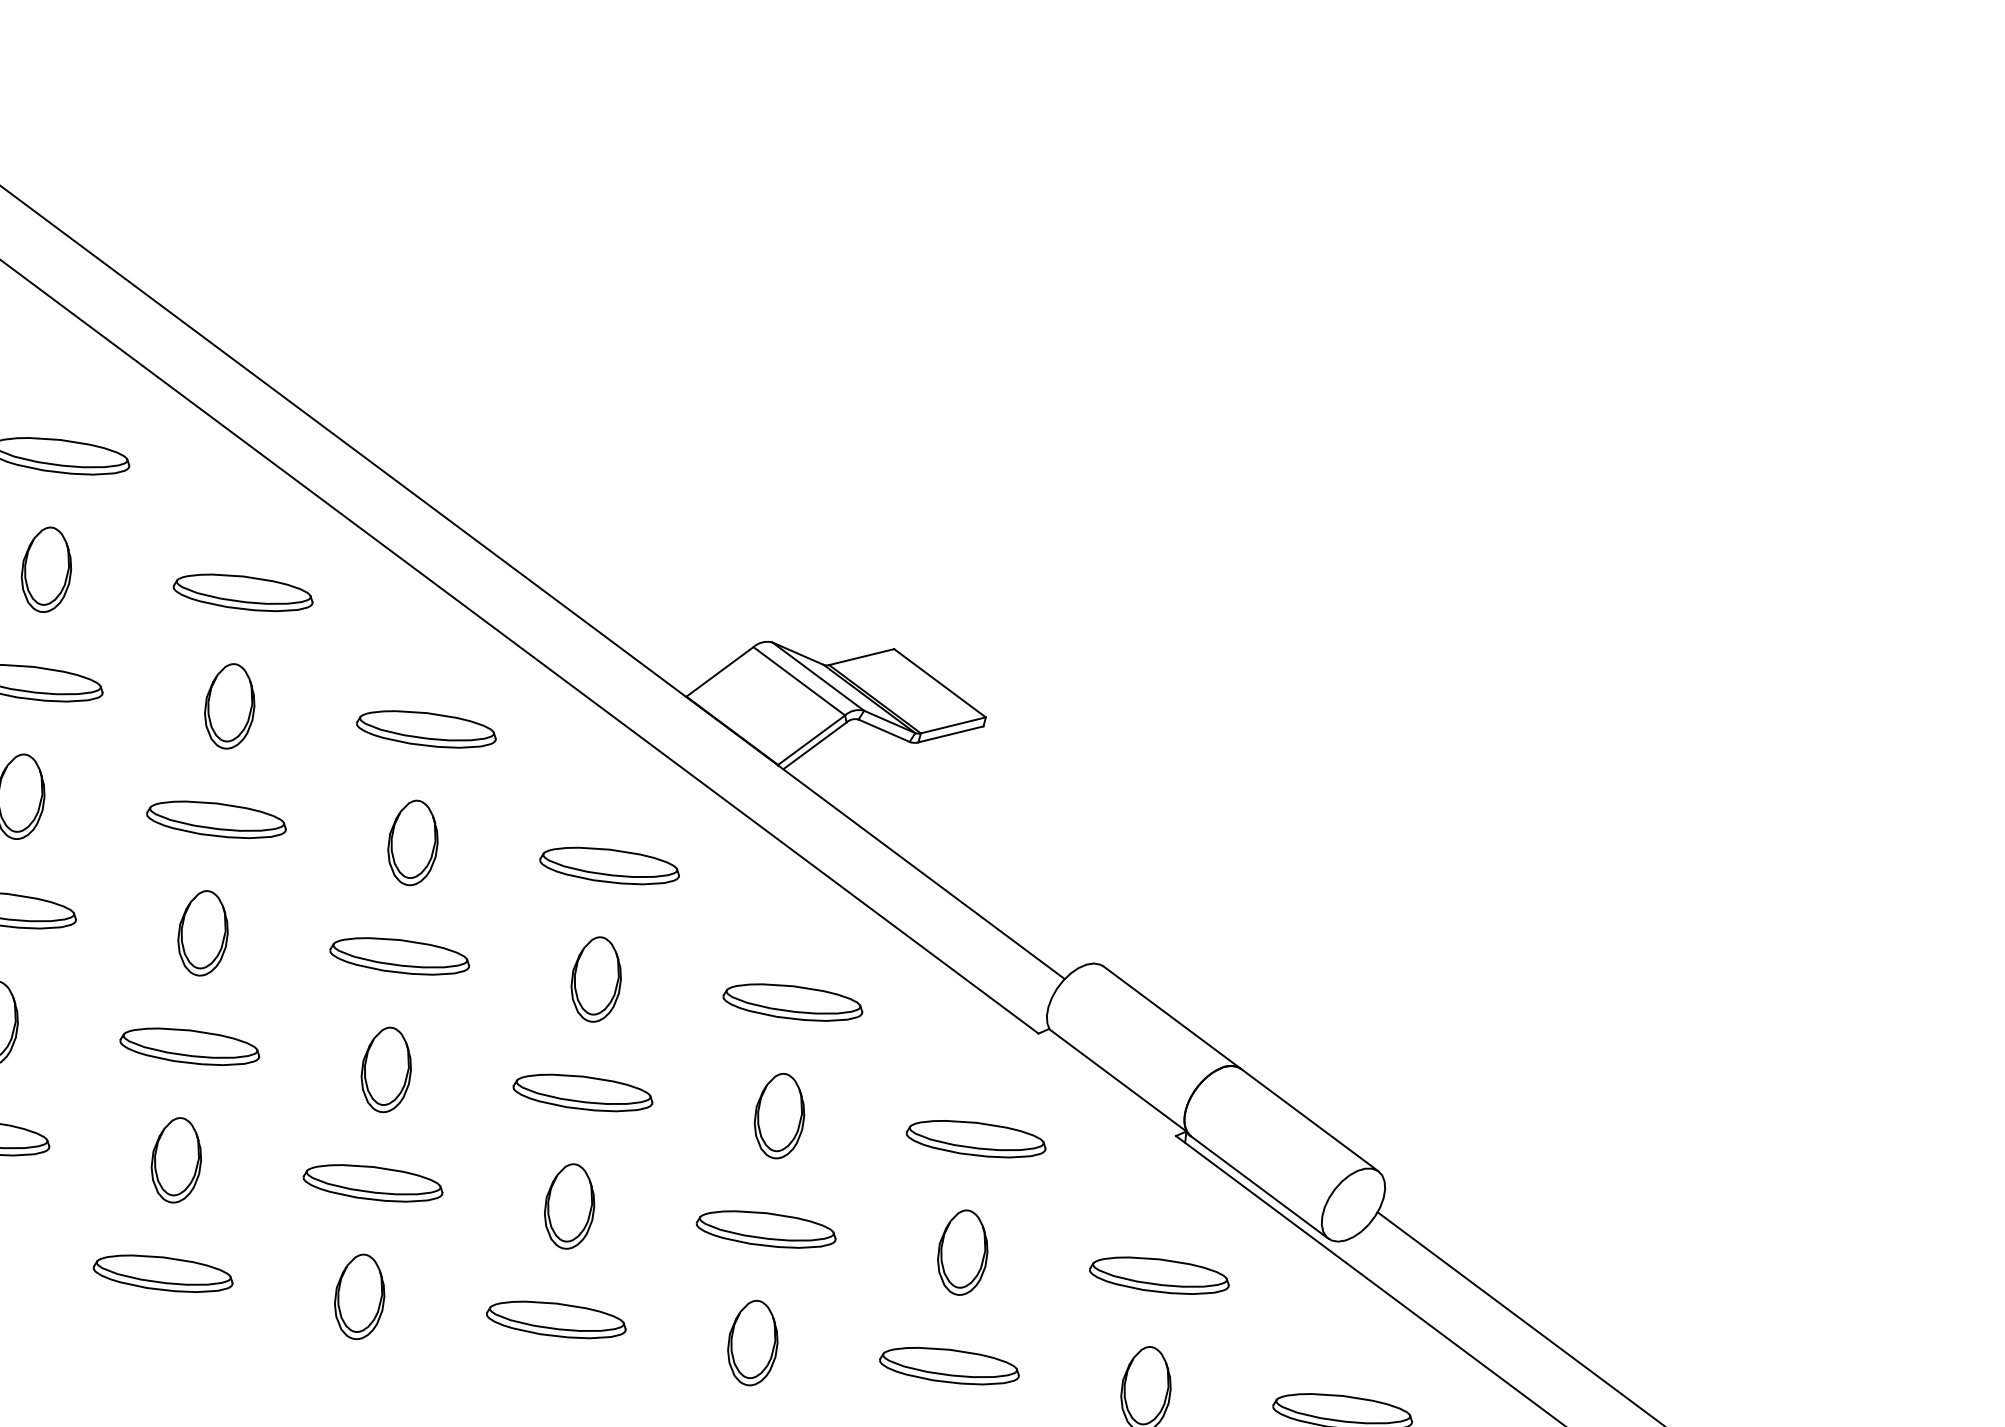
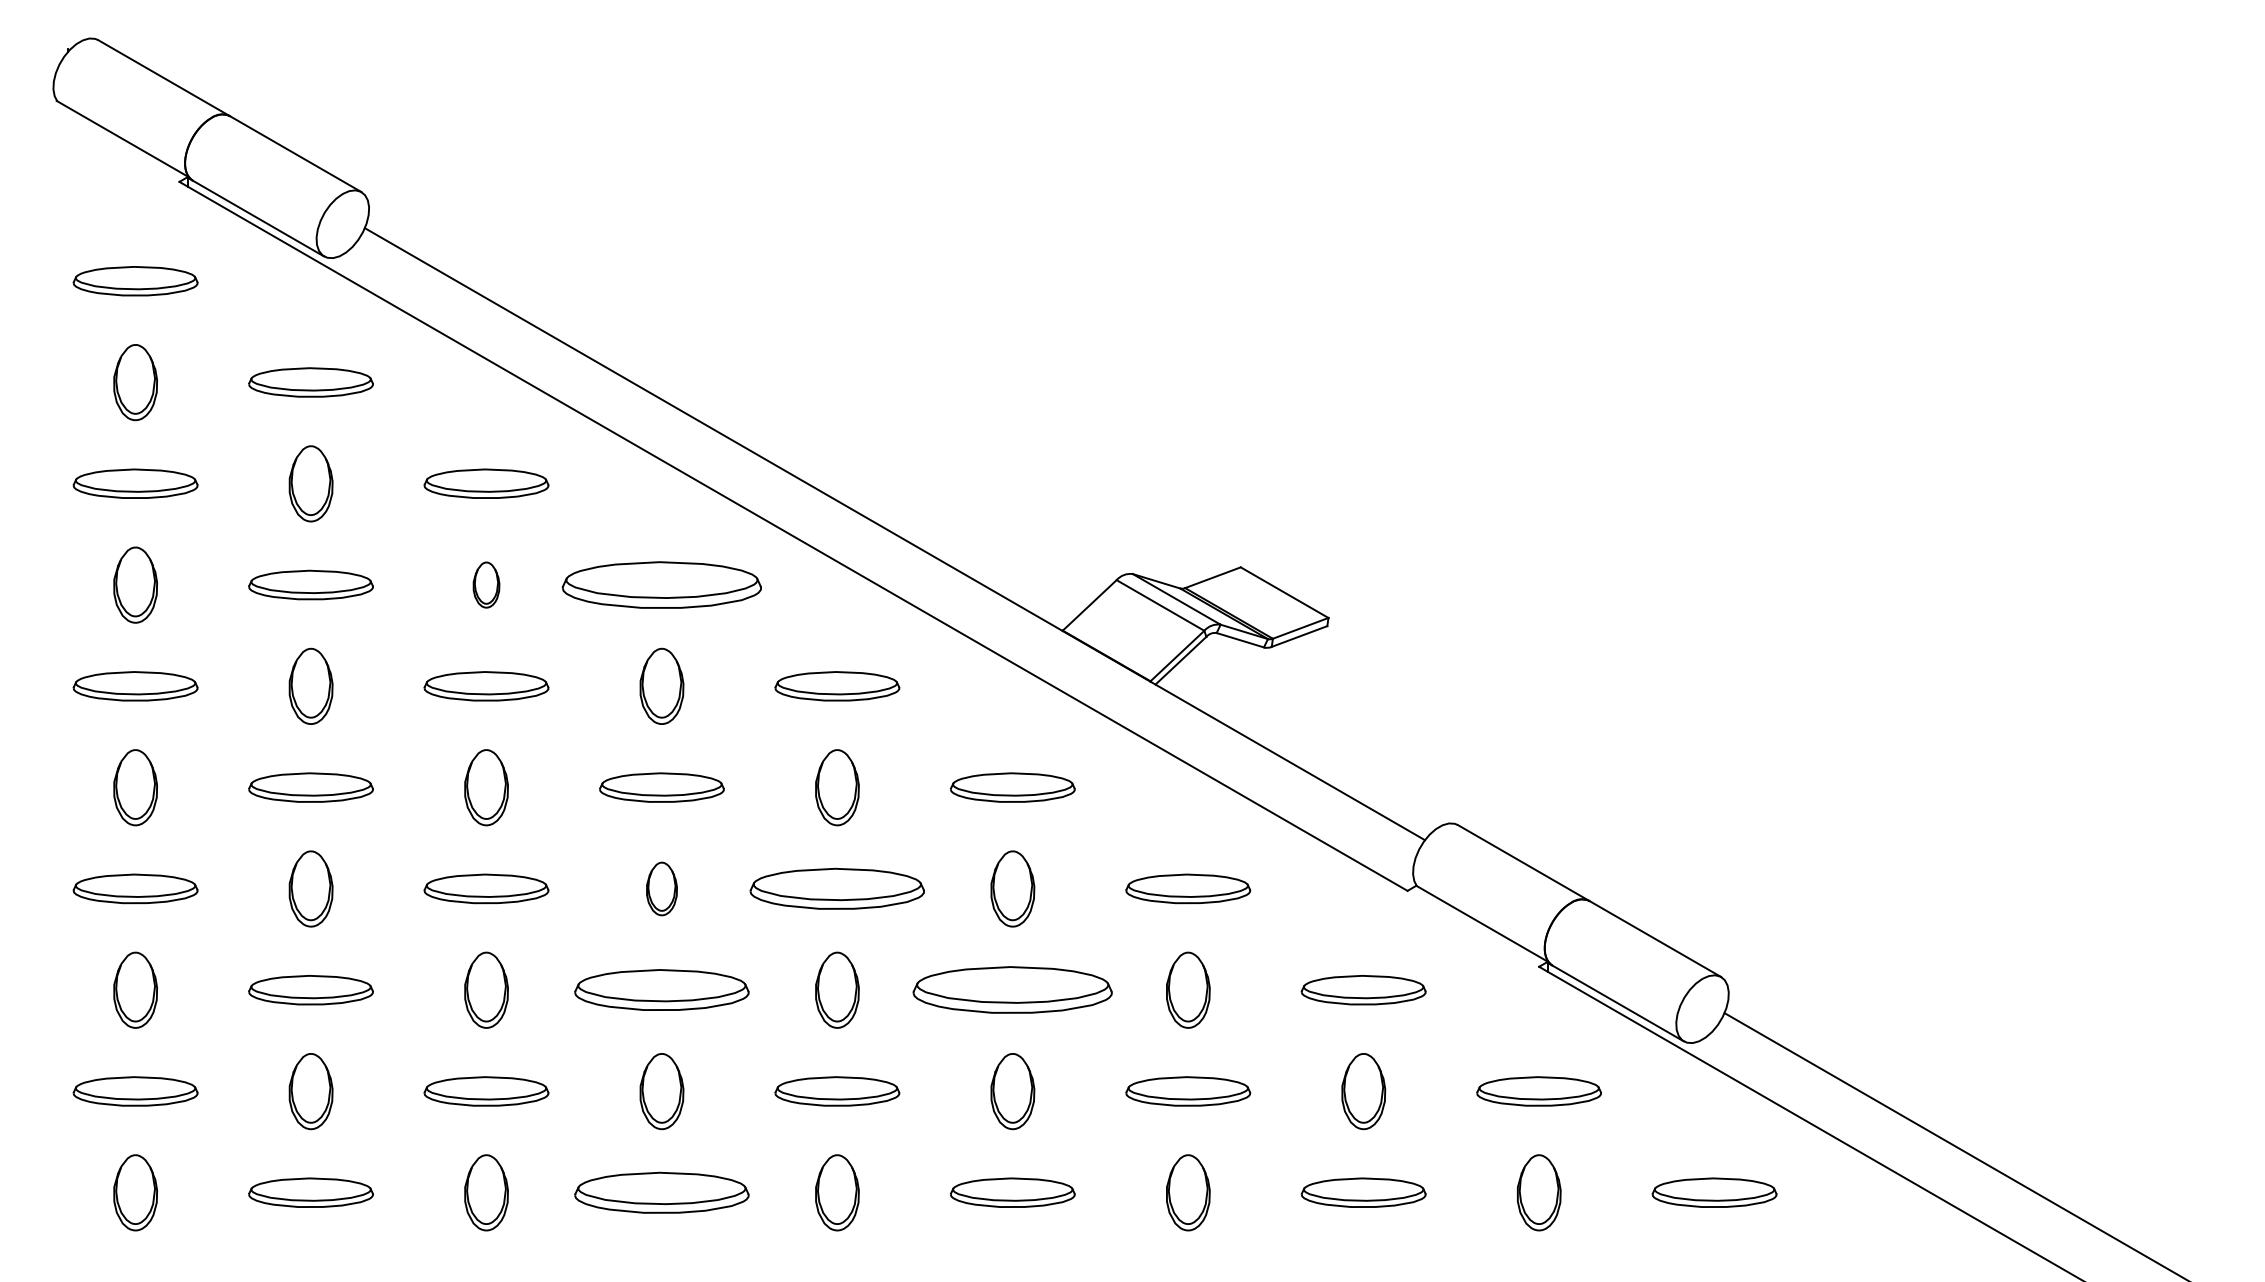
part: (46, 569) -> (486, 584), size x0.6
part: (242, 592) -> (661, 584), size x1.6
part: (202, 932) -> (661, 888), size x0.7
part: (400, 955) -> (837, 888), size x1.4
part: (189, 1047) -> (661, 990), size x1.4
part: (582, 1093) -> (1012, 990), size x1.6
part: (162, 1273) -> (661, 1192), size x1.4

